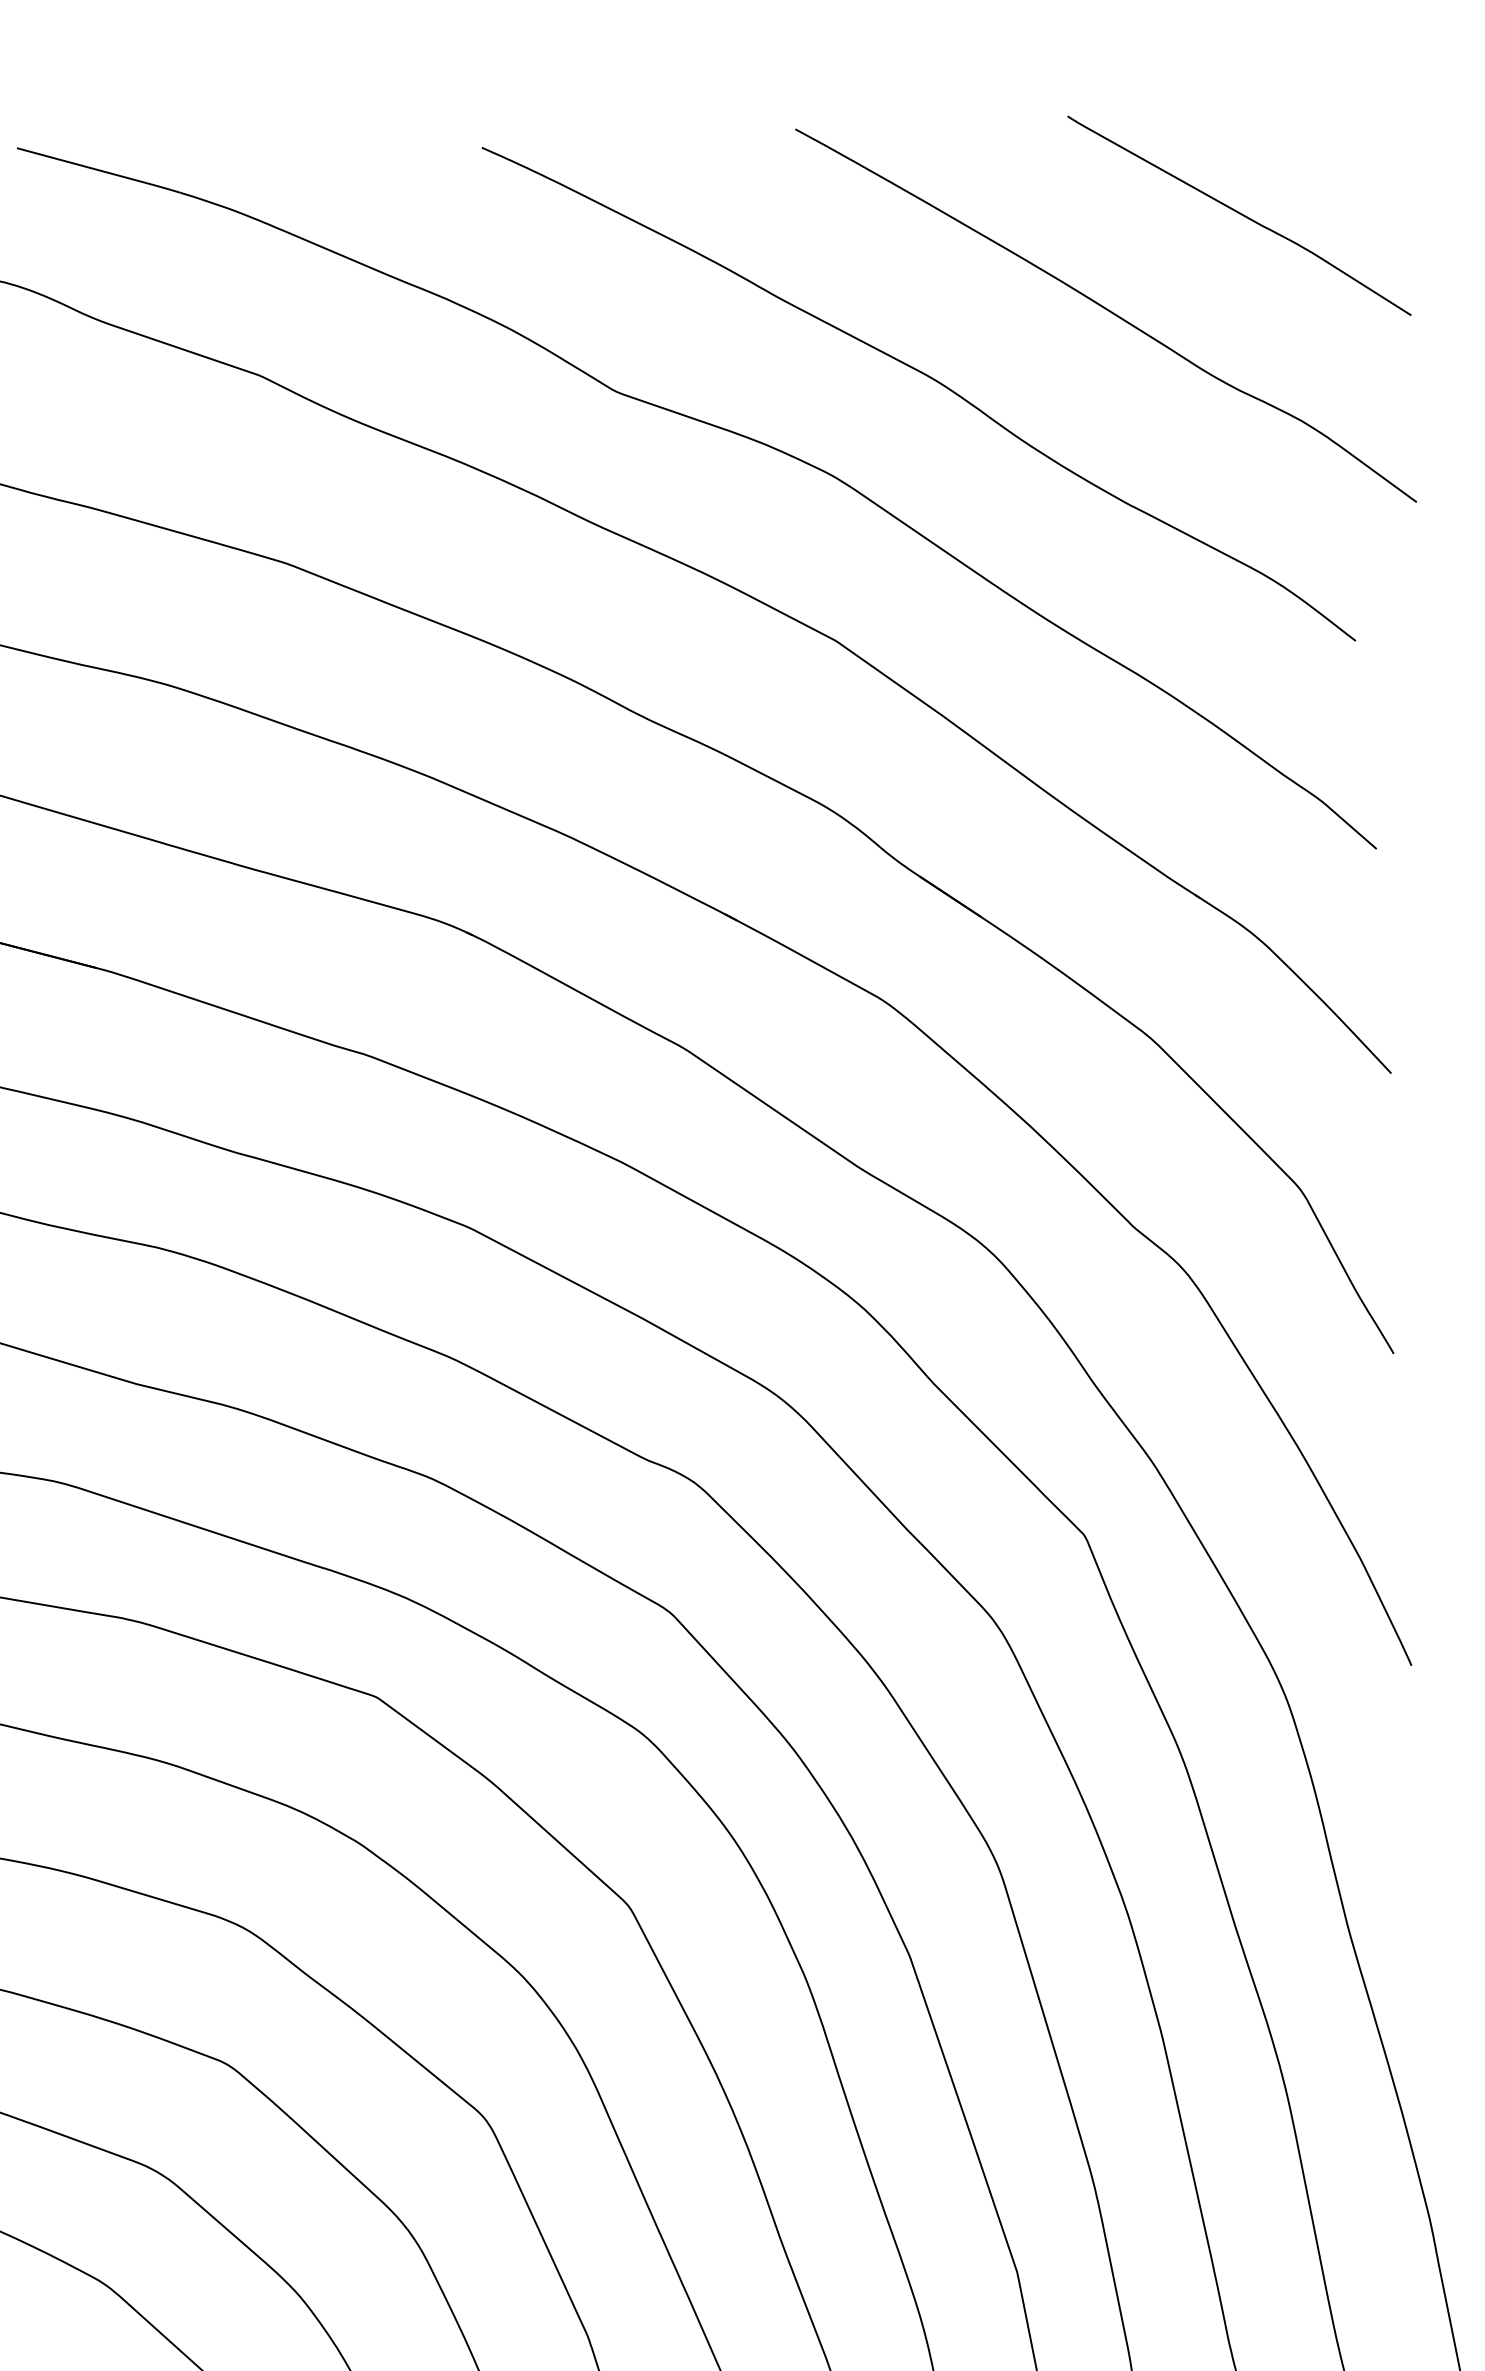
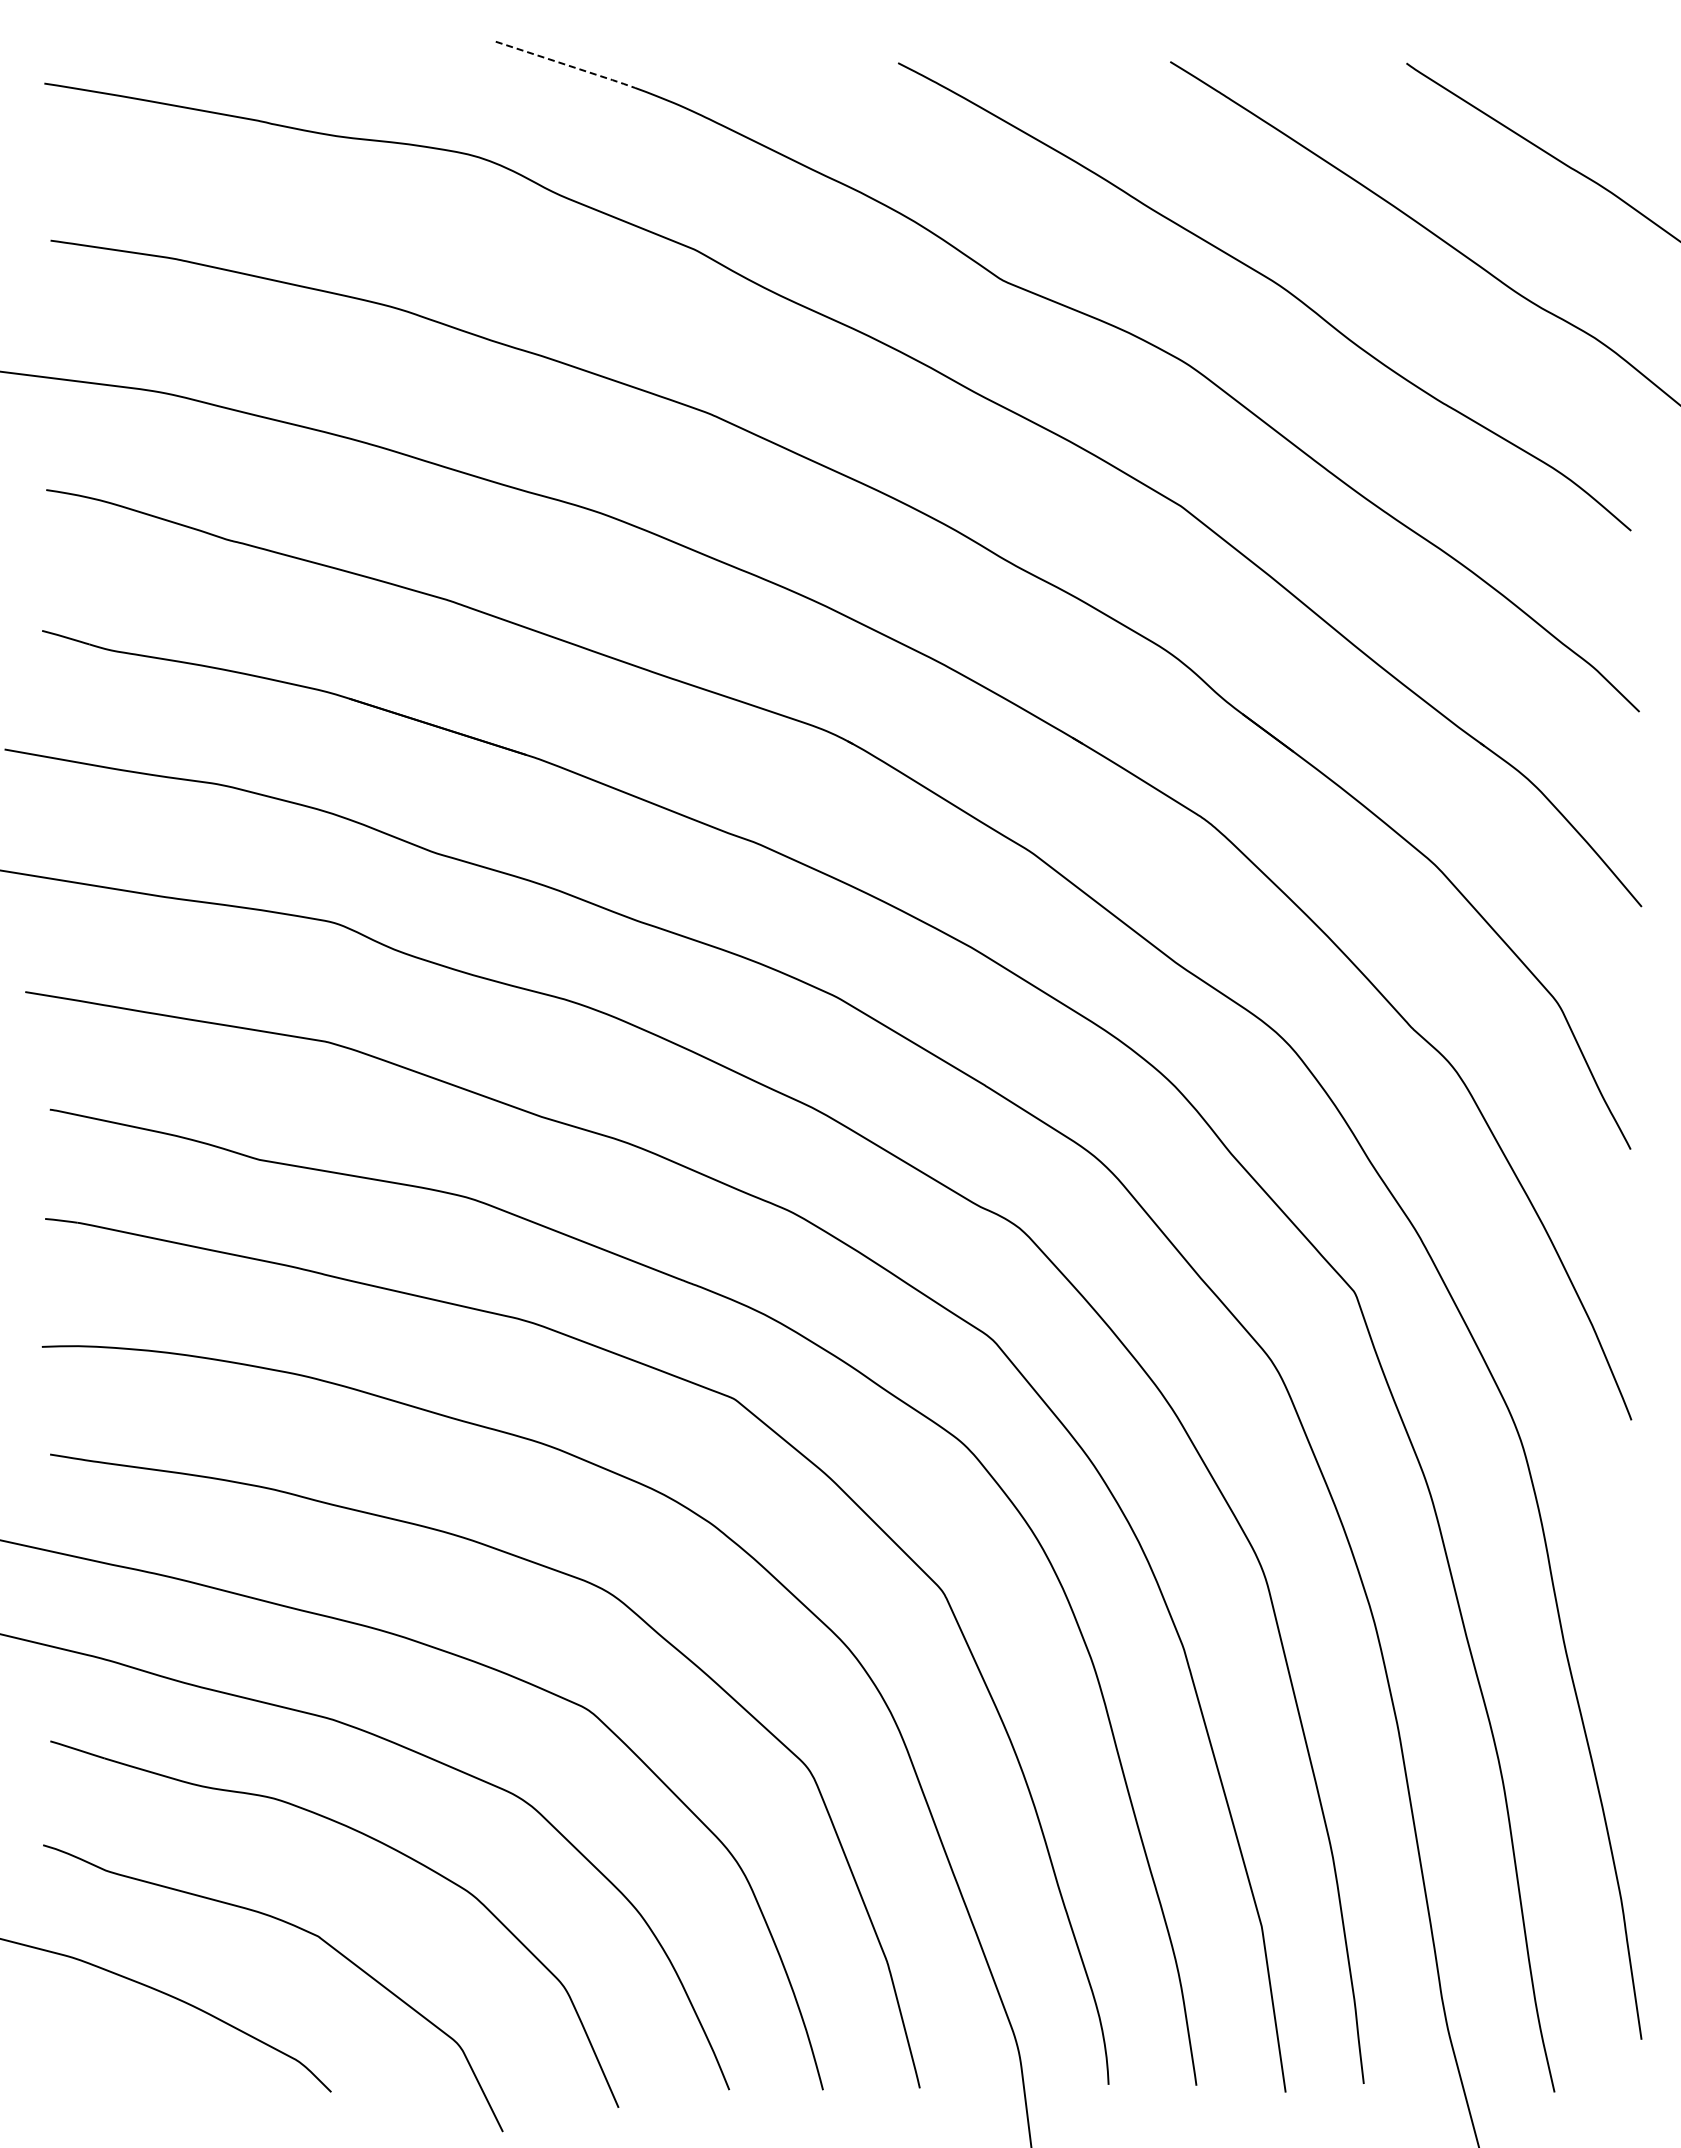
line: (101, 171) -> (567, 65), solid -> dashed

